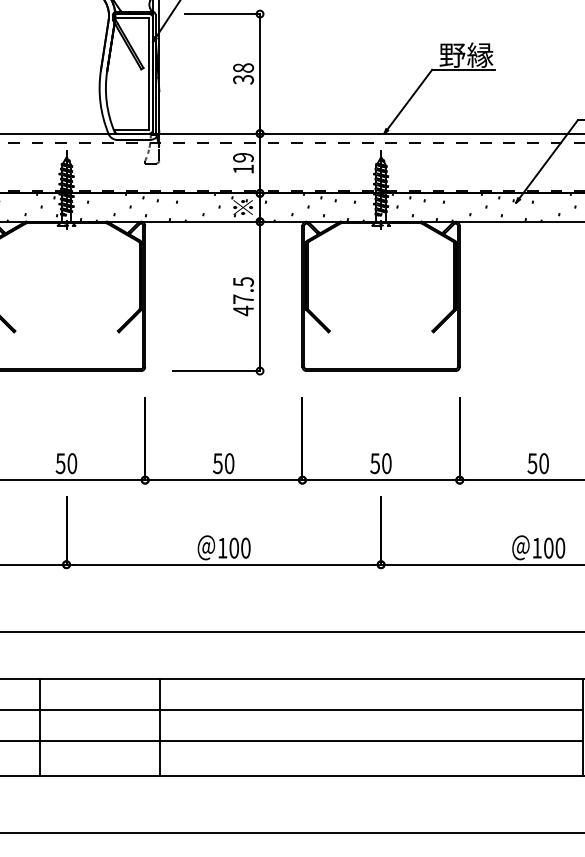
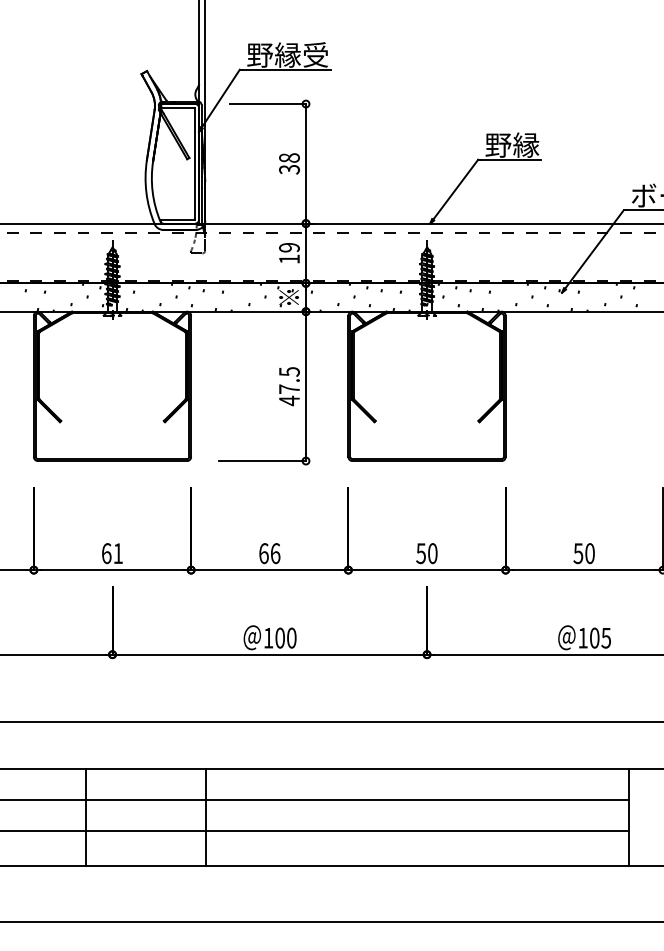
text: (66, 463) -> (112, 553), 50 -> 61
text: (223, 463) -> (269, 553), 50 -> 66
text: (560, 547) -> (606, 637), 100 -> 105

